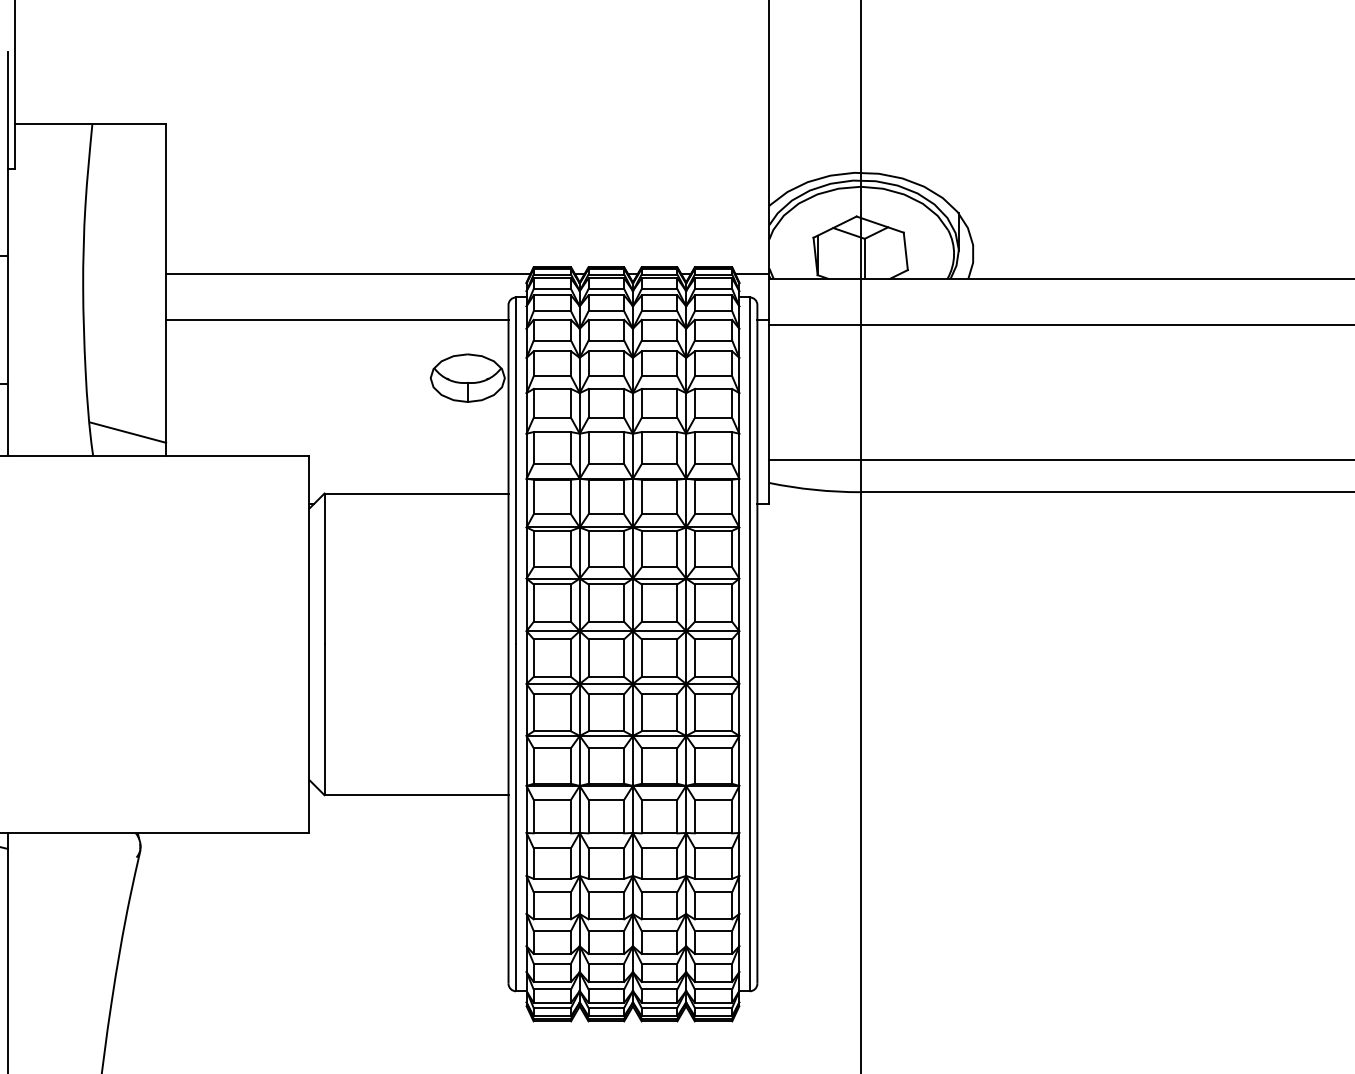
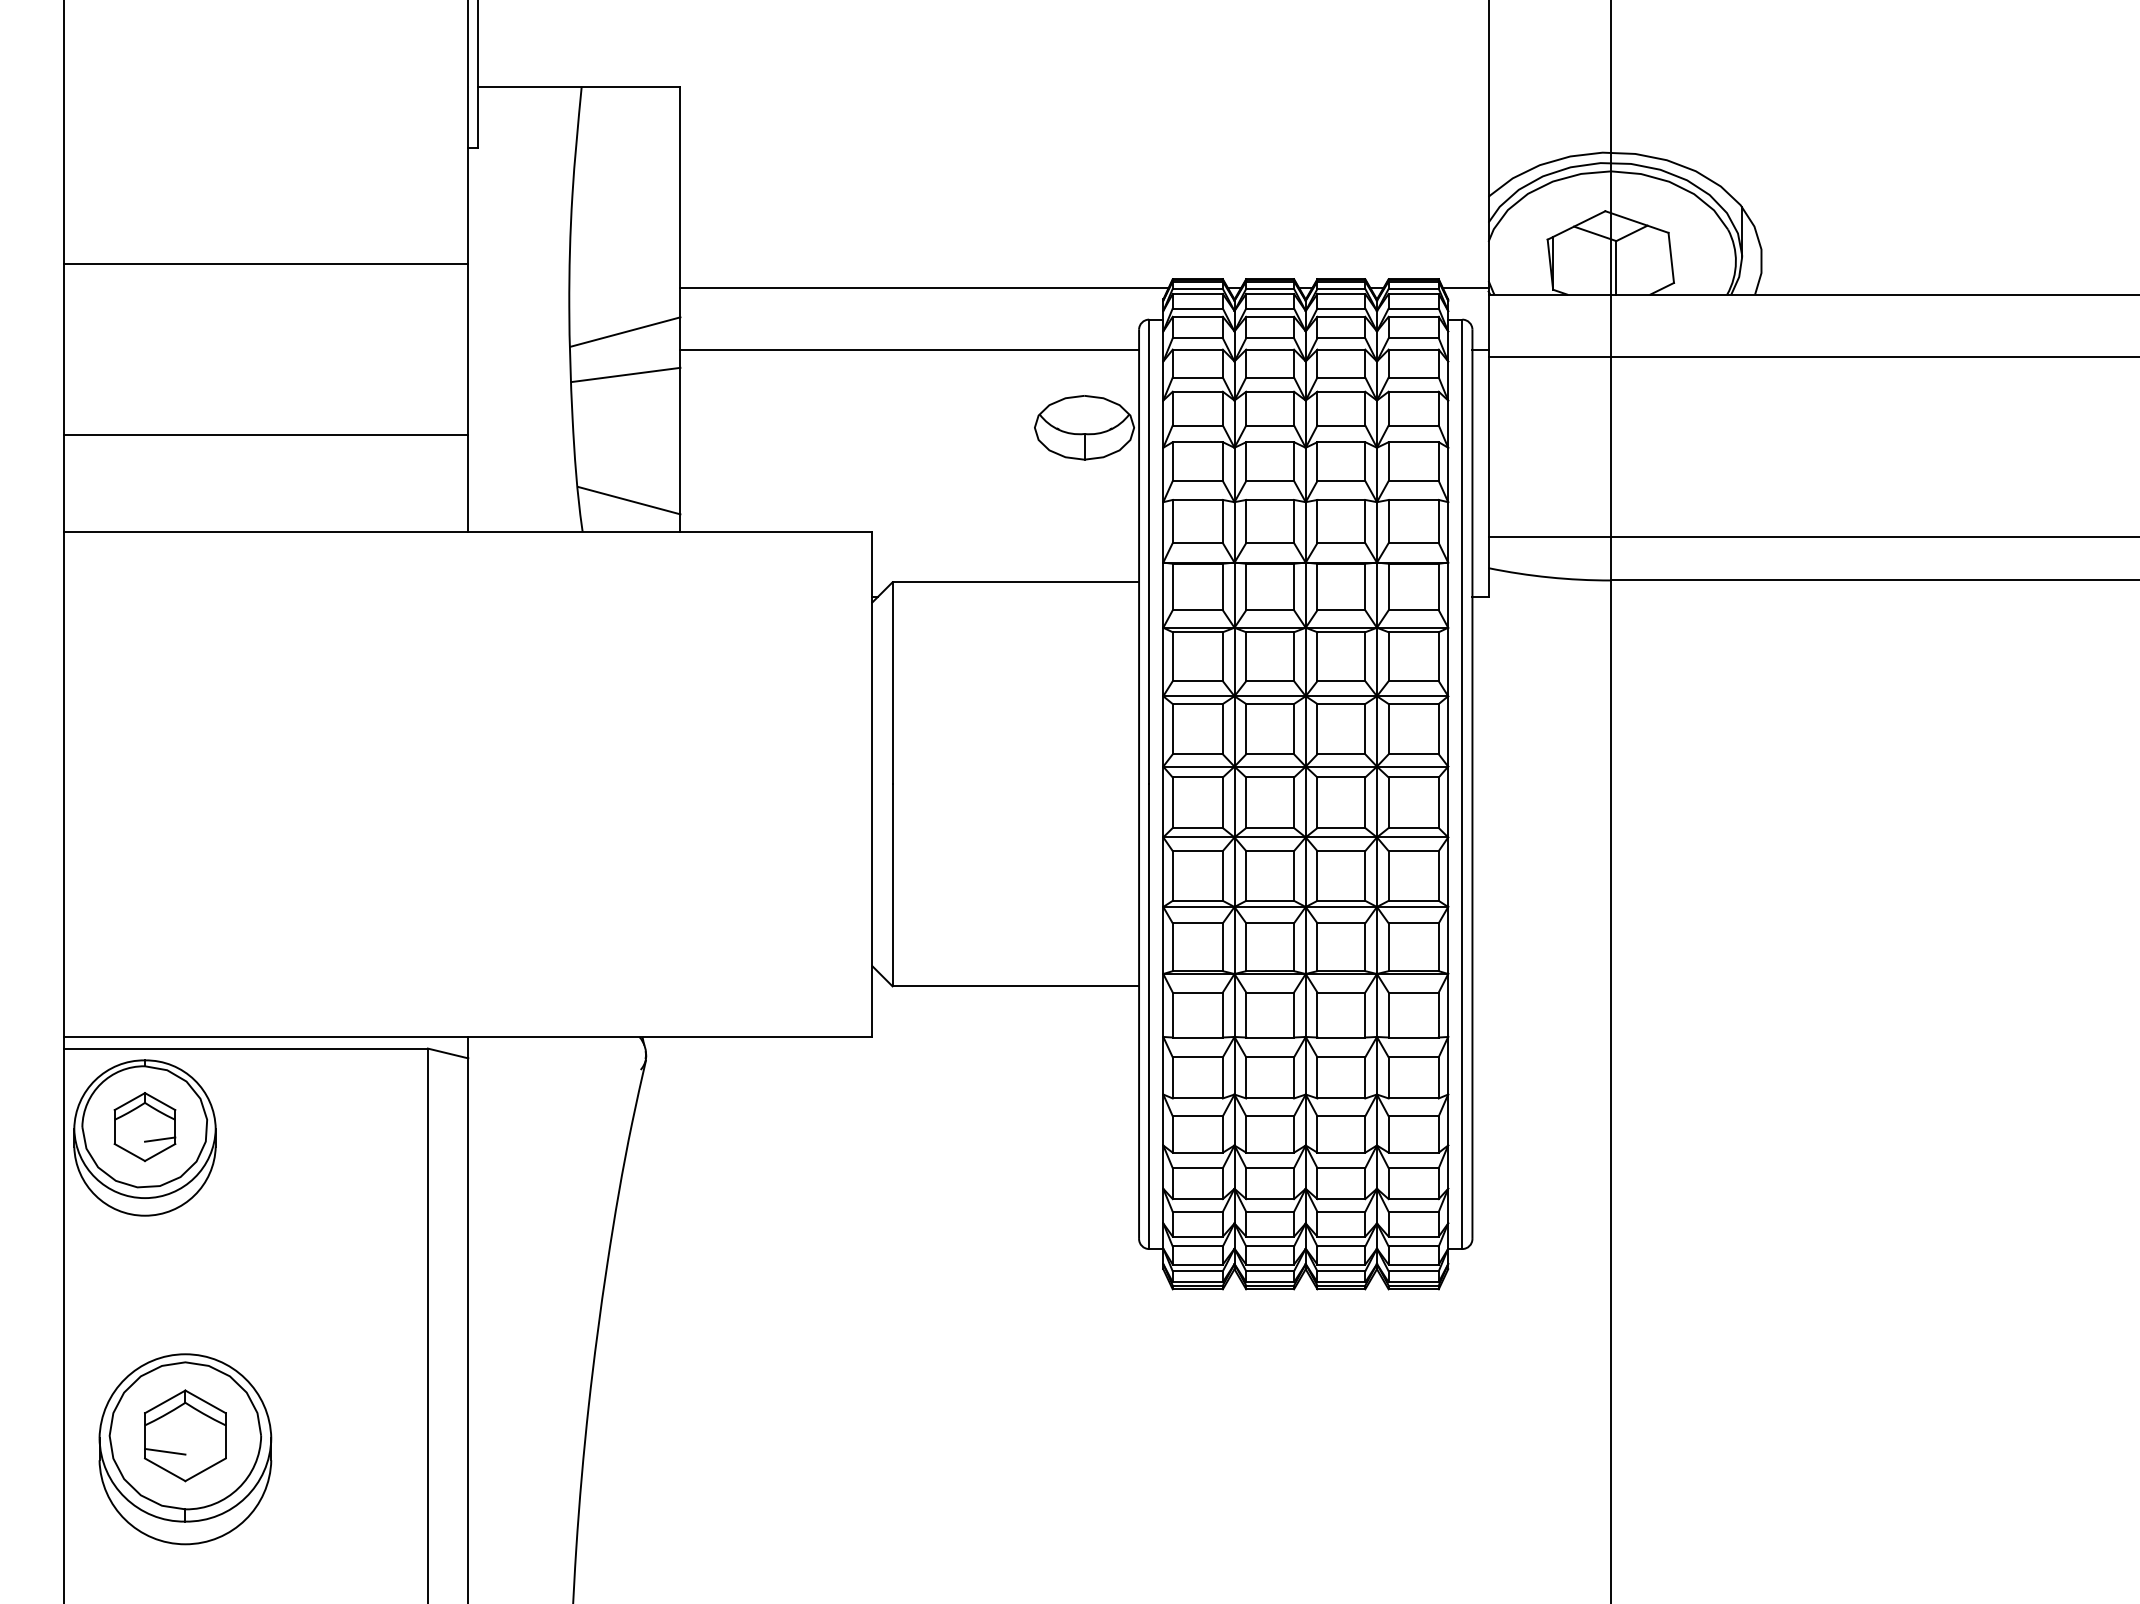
line: (125, 306) -> (625, 331), added
line: (125, 338) -> (625, 374), added

